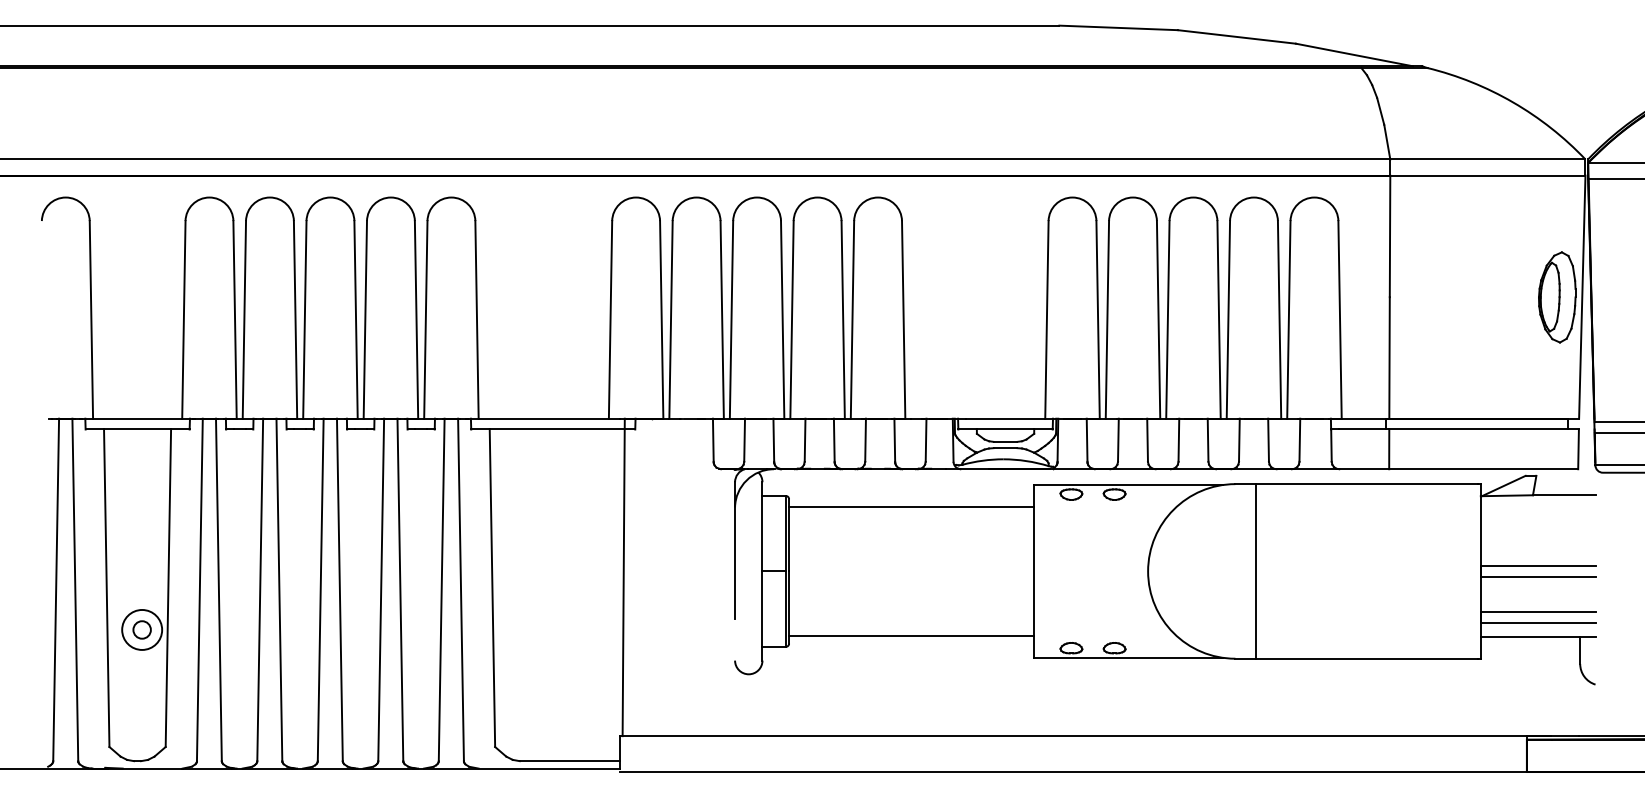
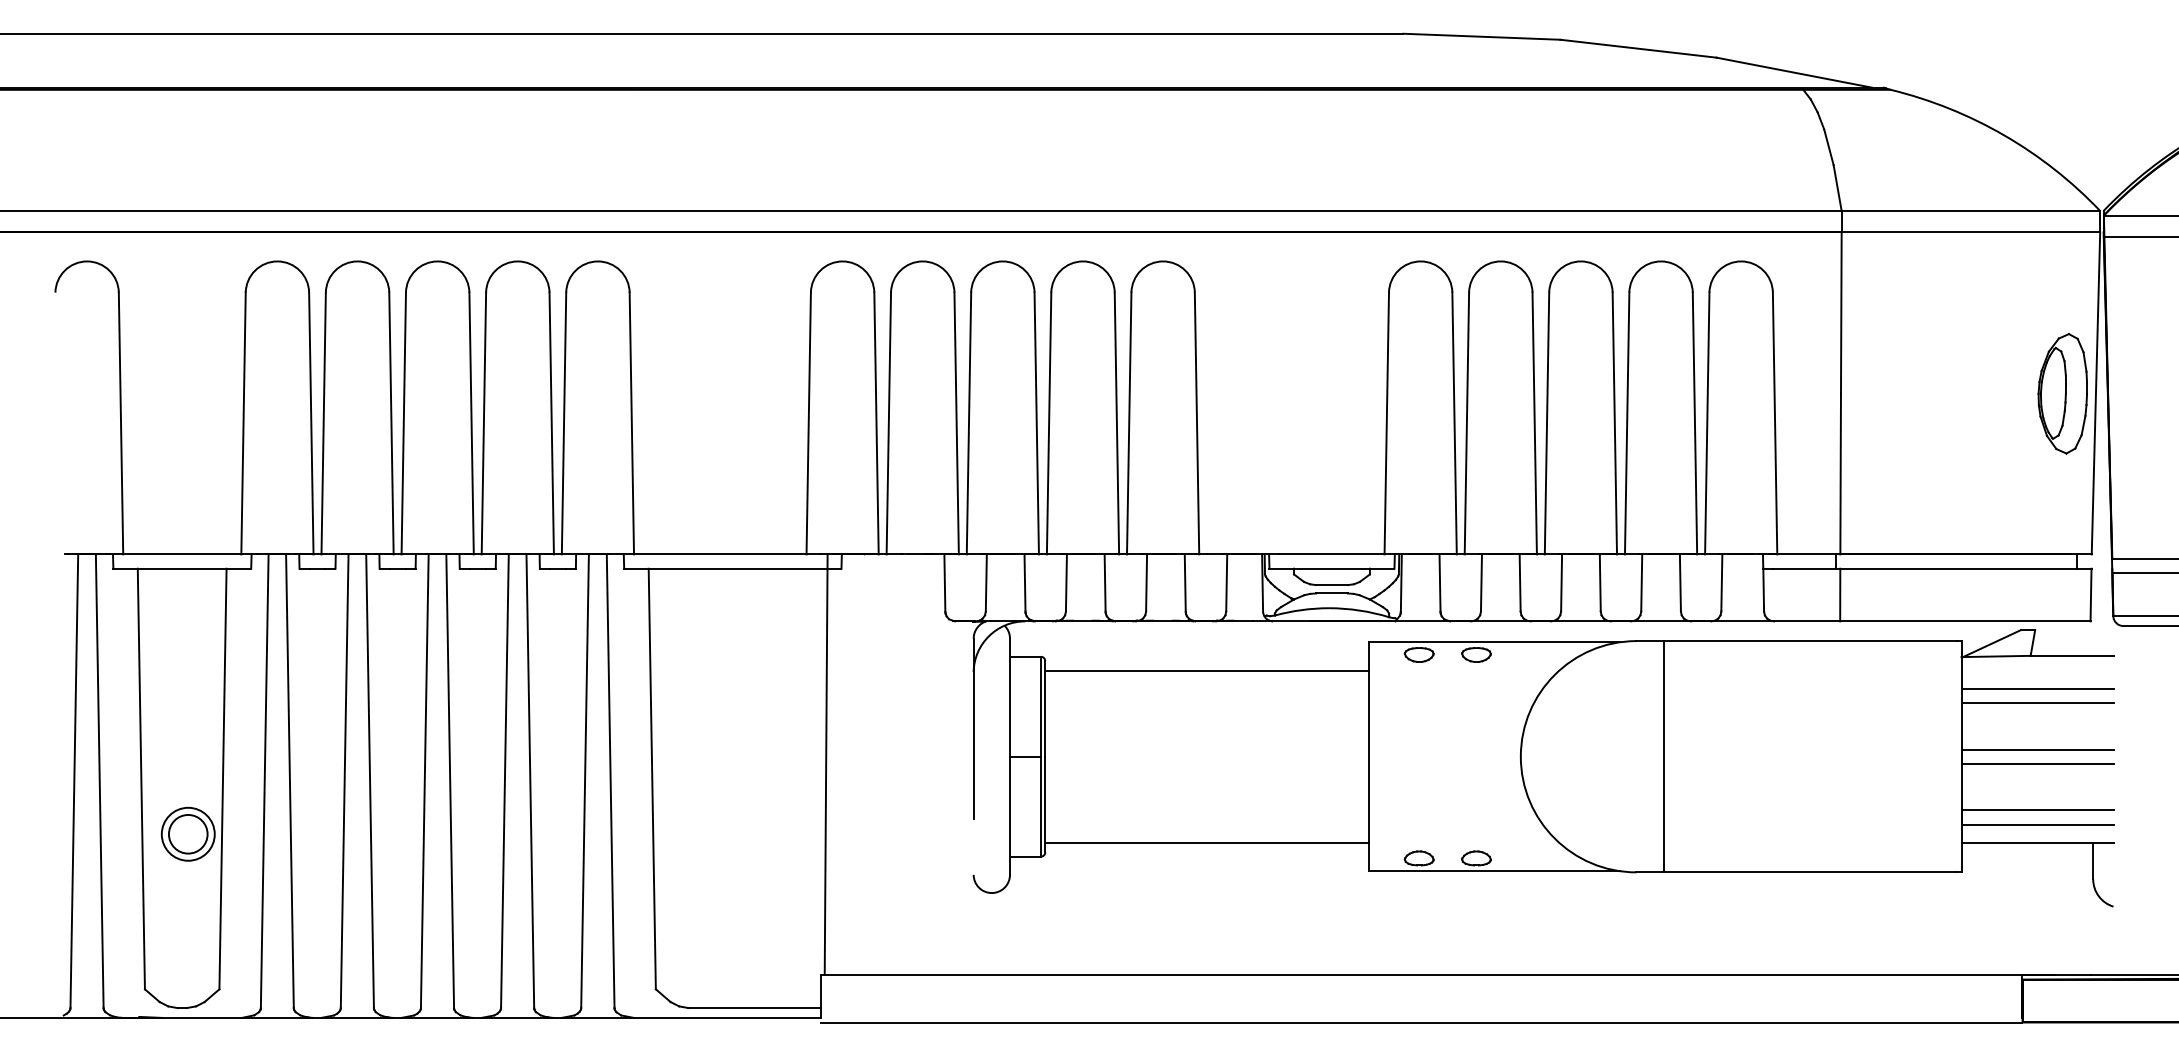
line: (1538, 519) -> (2037, 688), added
line: (1538, 531) -> (2037, 703), added
circle: (141, 629) -> (187, 833), size x1.67

